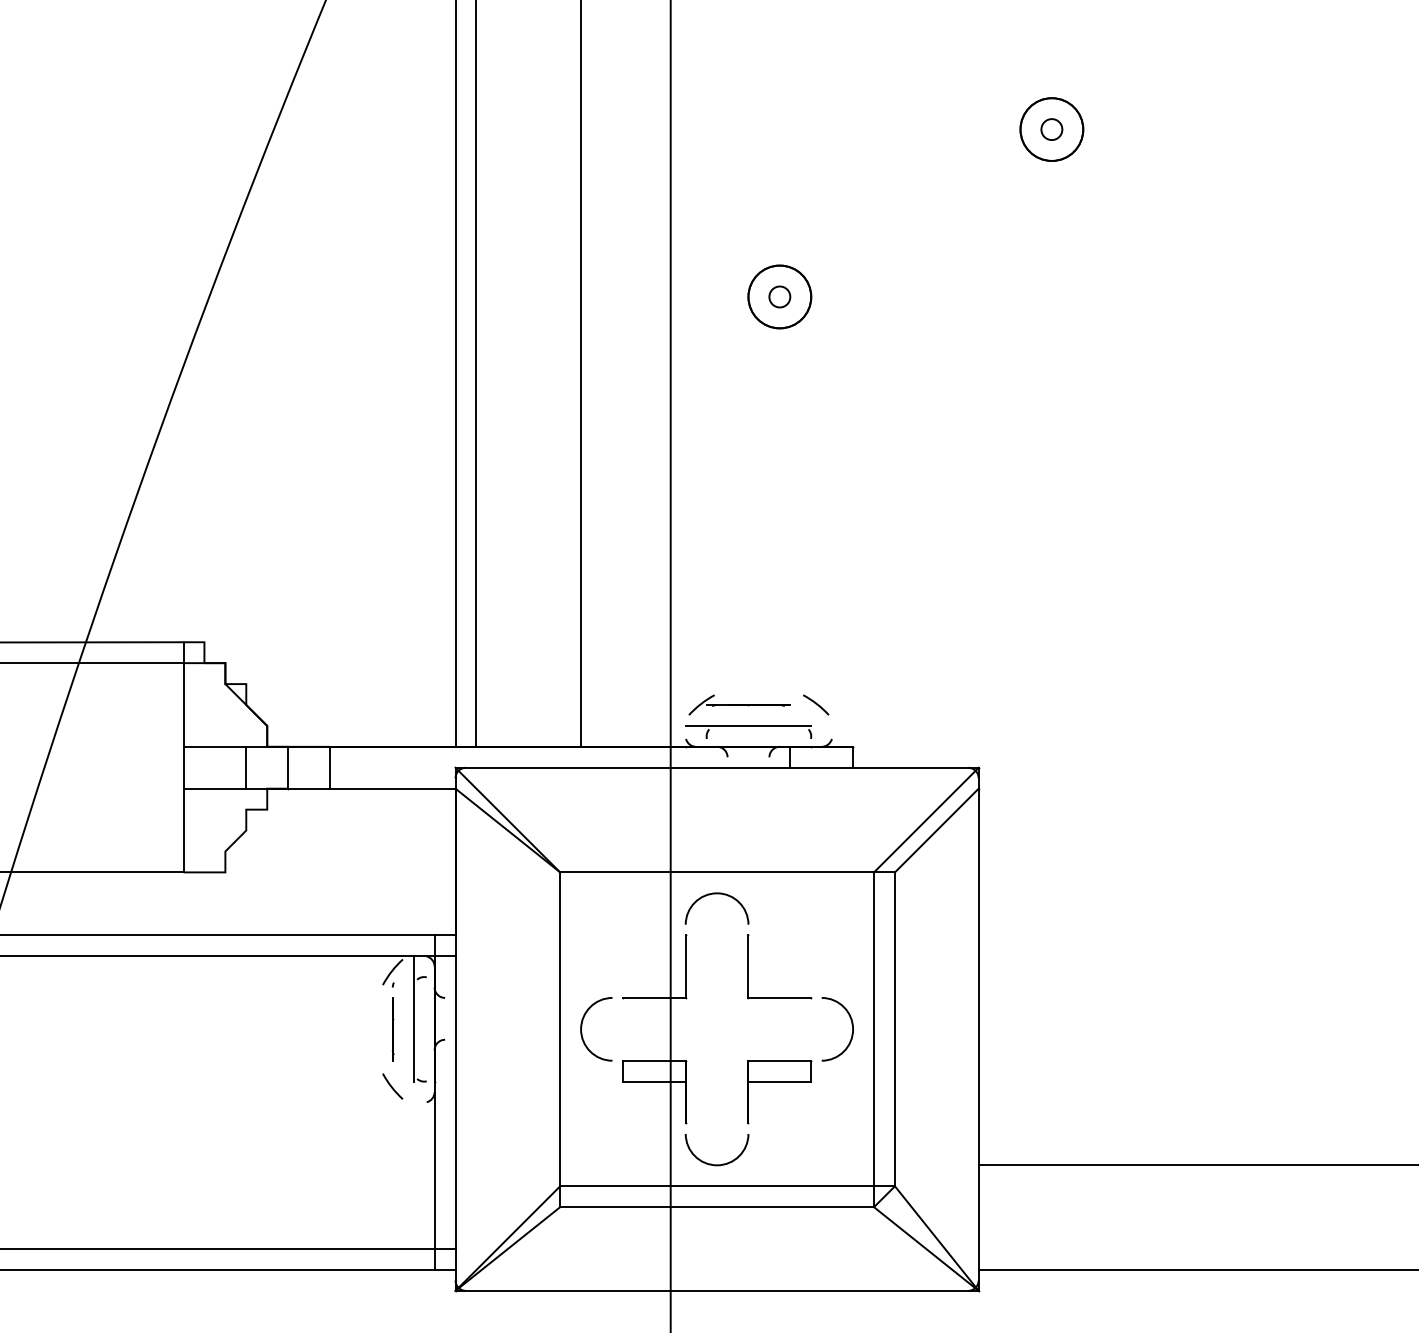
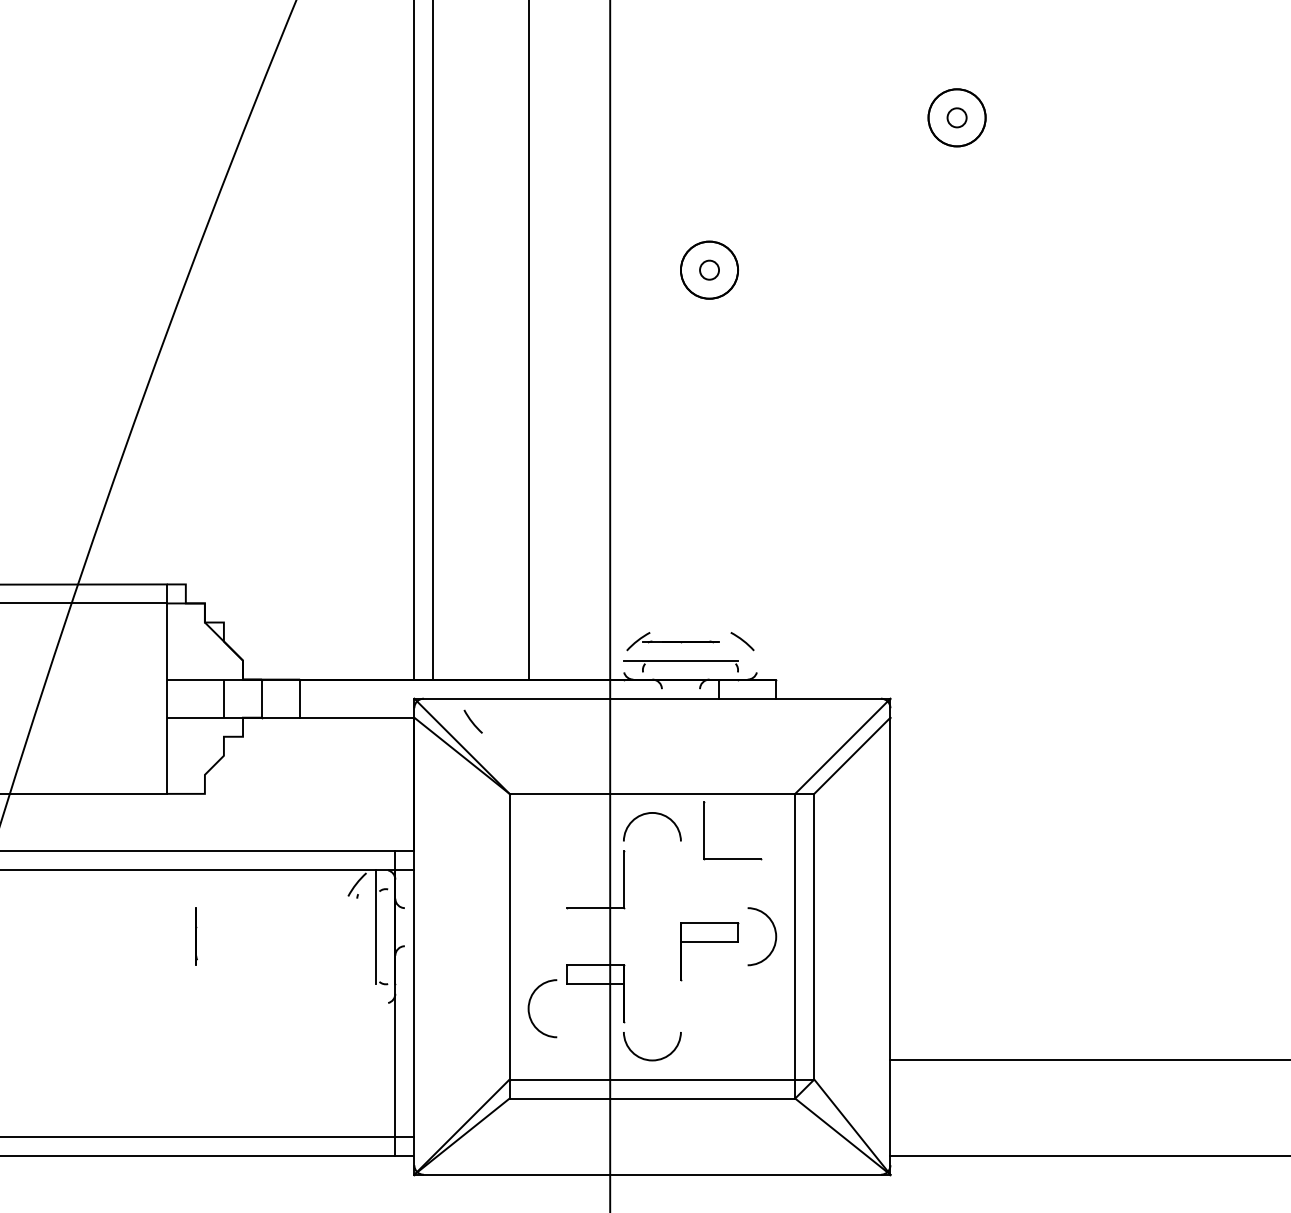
part: (749, 966) -> (704, 830), moved
curve: (583, 1023) -> (530, 1003), moved
line: (393, 1029) -> (196, 936), moved
part: (779, 1081) -> (709, 942), moved
curve: (391, 1086) -> (472, 721), moved

